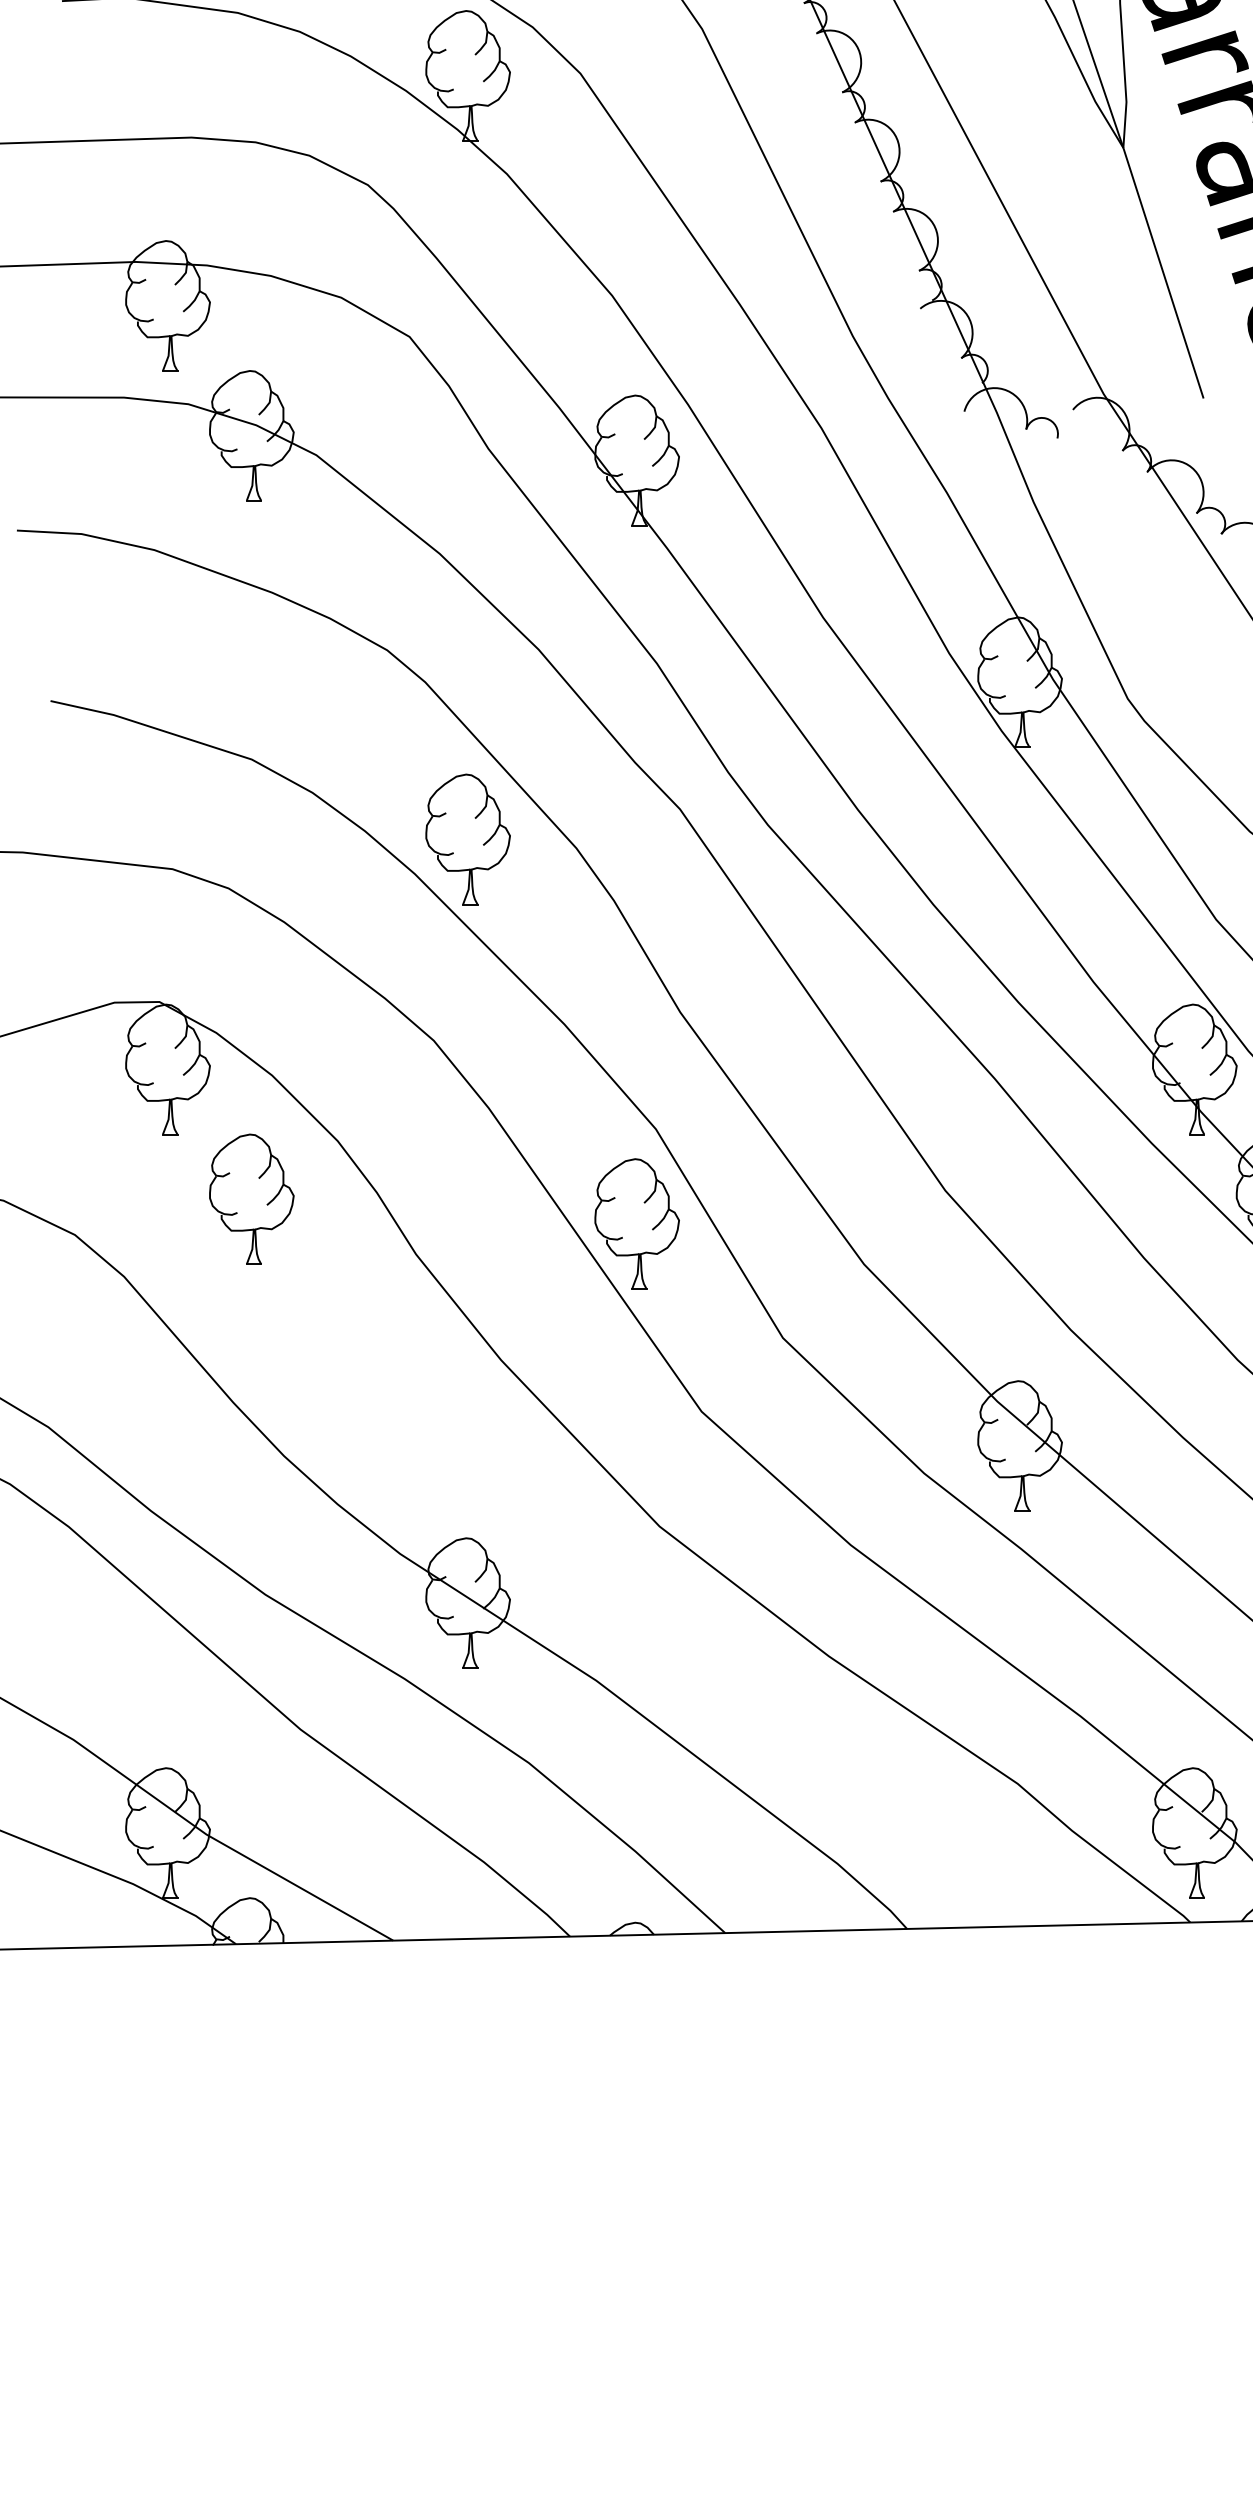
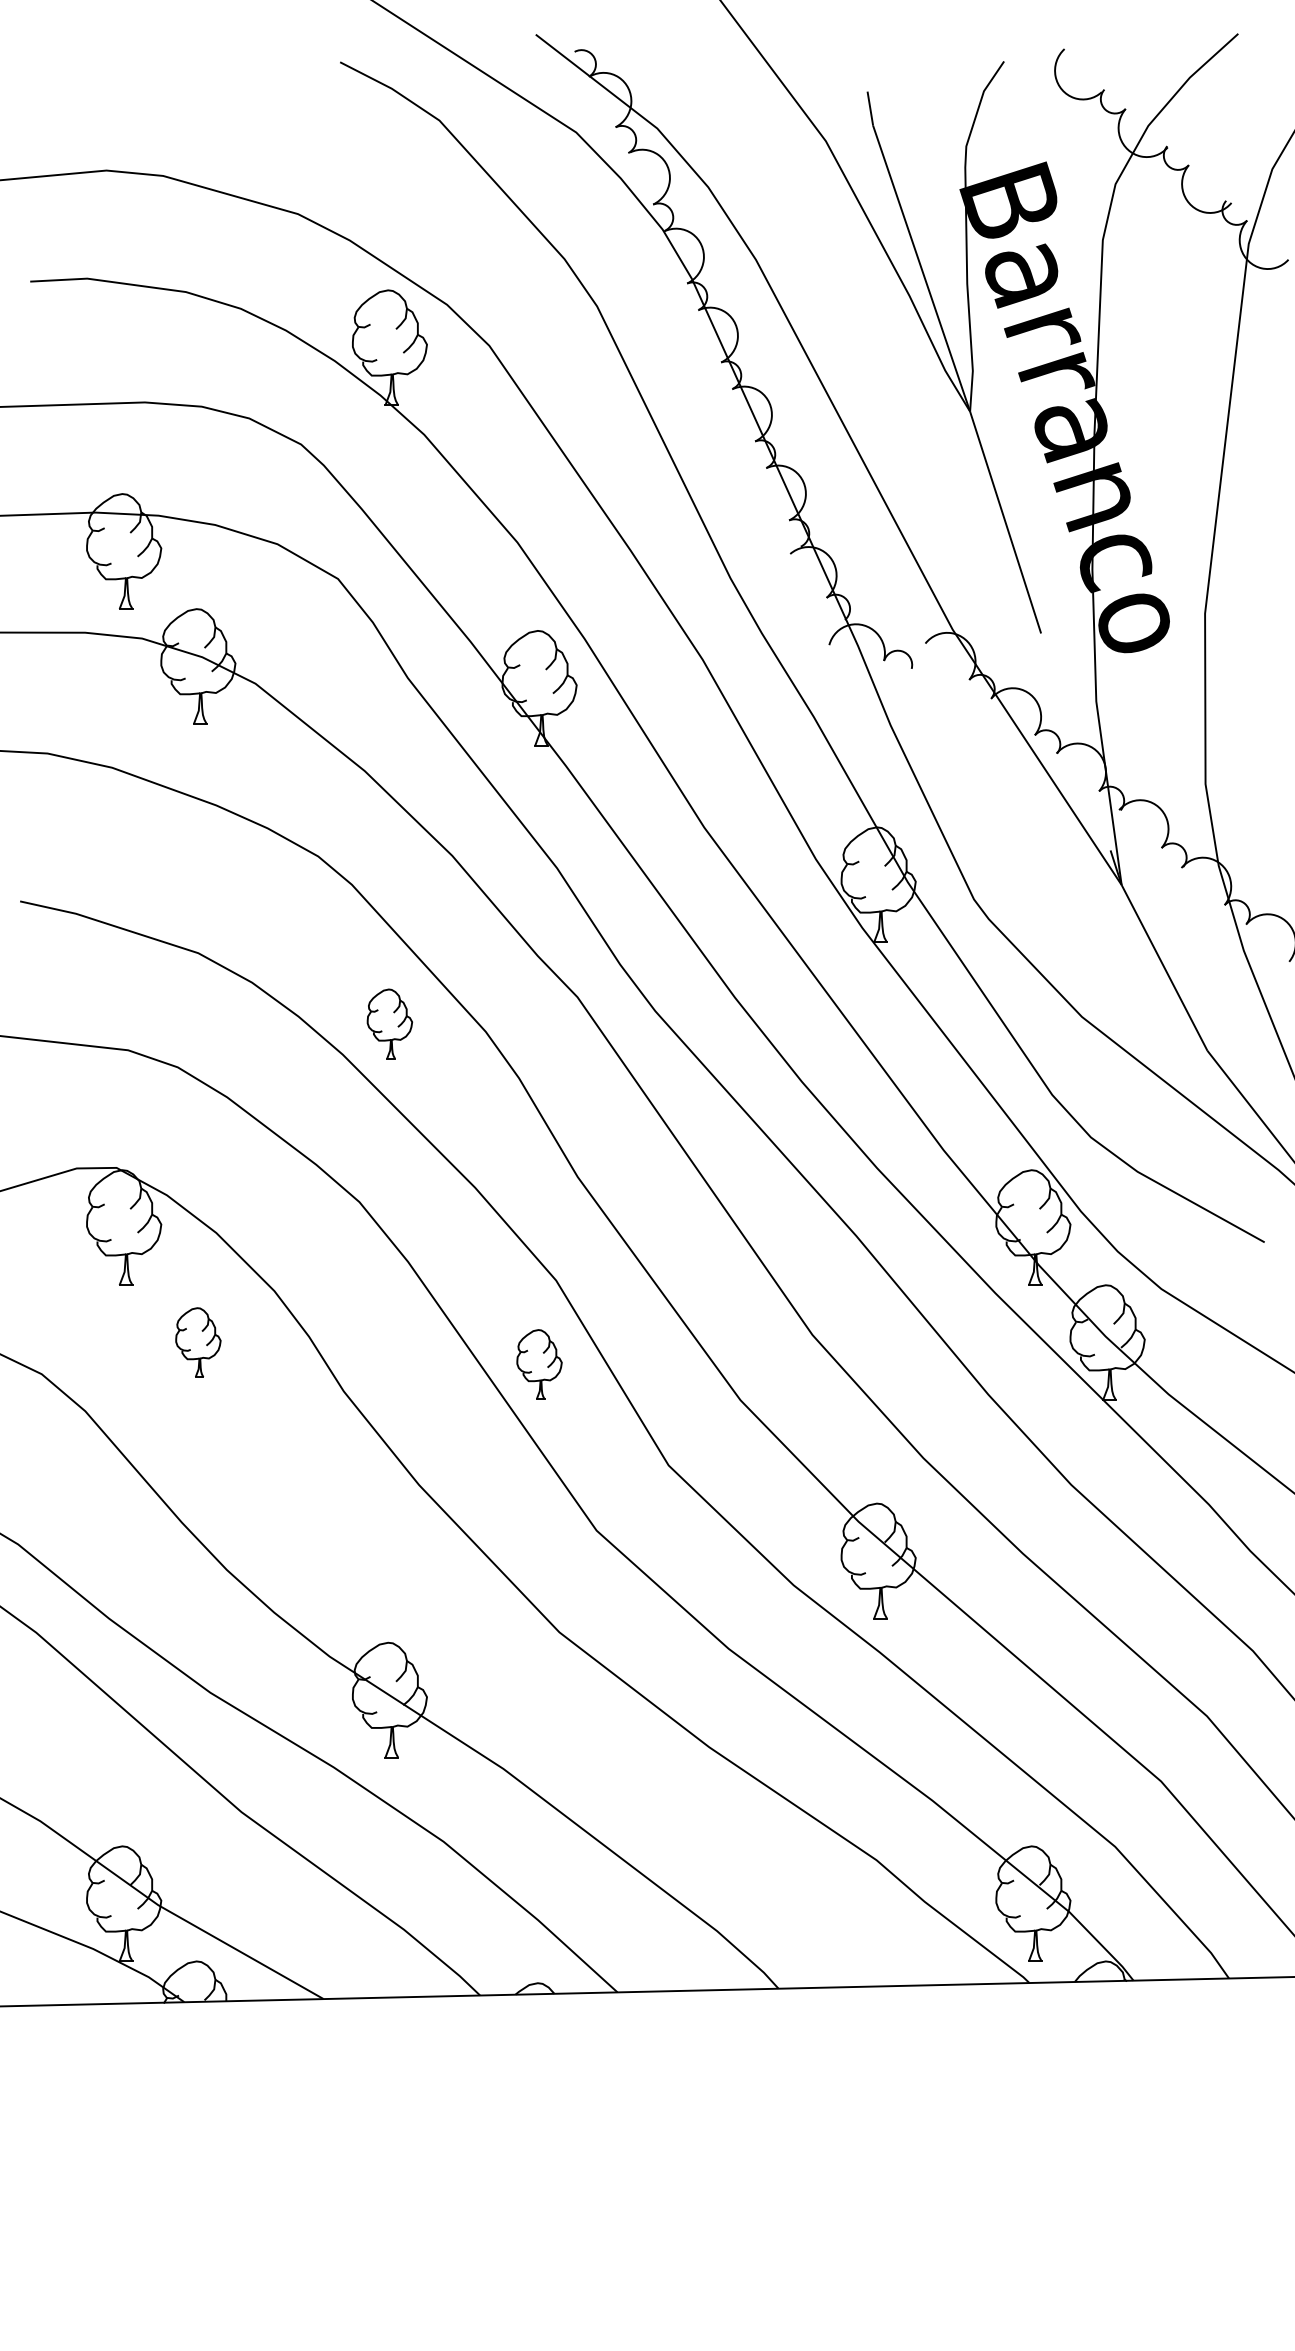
part: (467, 838) -> (389, 1023), size x0.6
part: (252, 1199) -> (198, 1342), size x0.6
part: (637, 1224) -> (539, 1364), size x0.6

